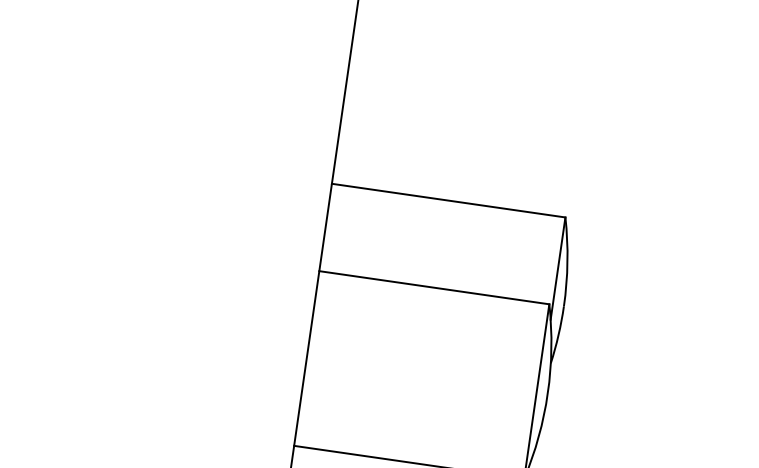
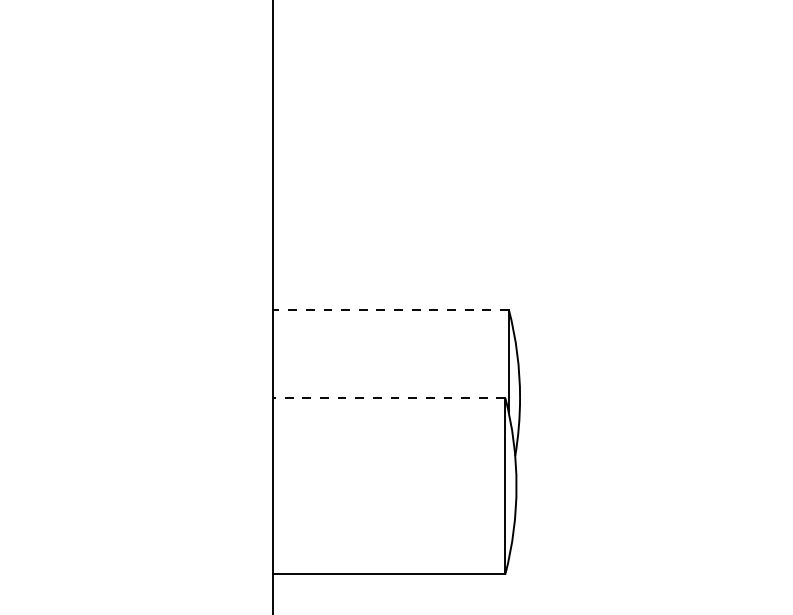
line: (448, 200) -> (390, 309), solid -> dashed
line: (433, 287) -> (388, 397), solid -> dashed

